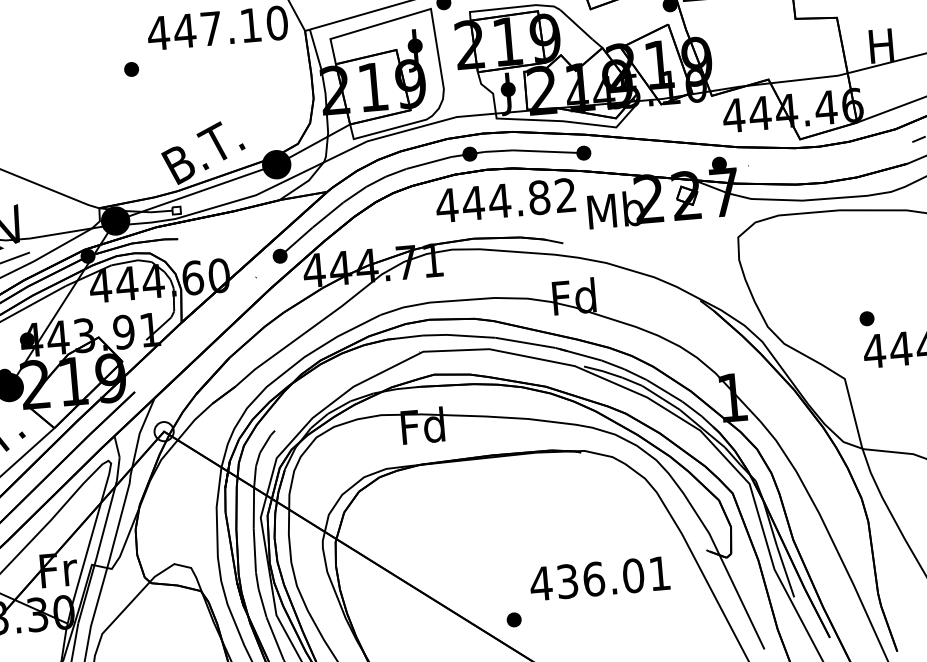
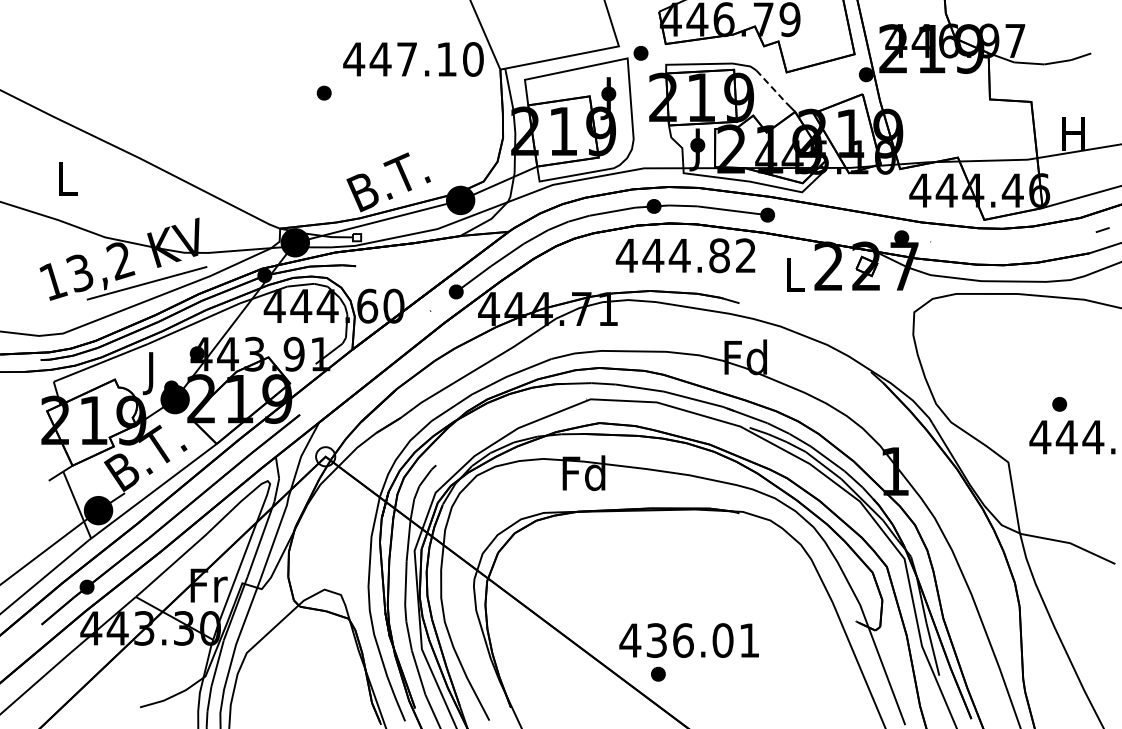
line: (576, 24) -> (771, 86), solid -> dashed
text: (615, 209) -> (794, 274), Mb -> L
part: (866, 318) -> (1059, 404), moved
text: (599, 578) -> (688, 640), moved

